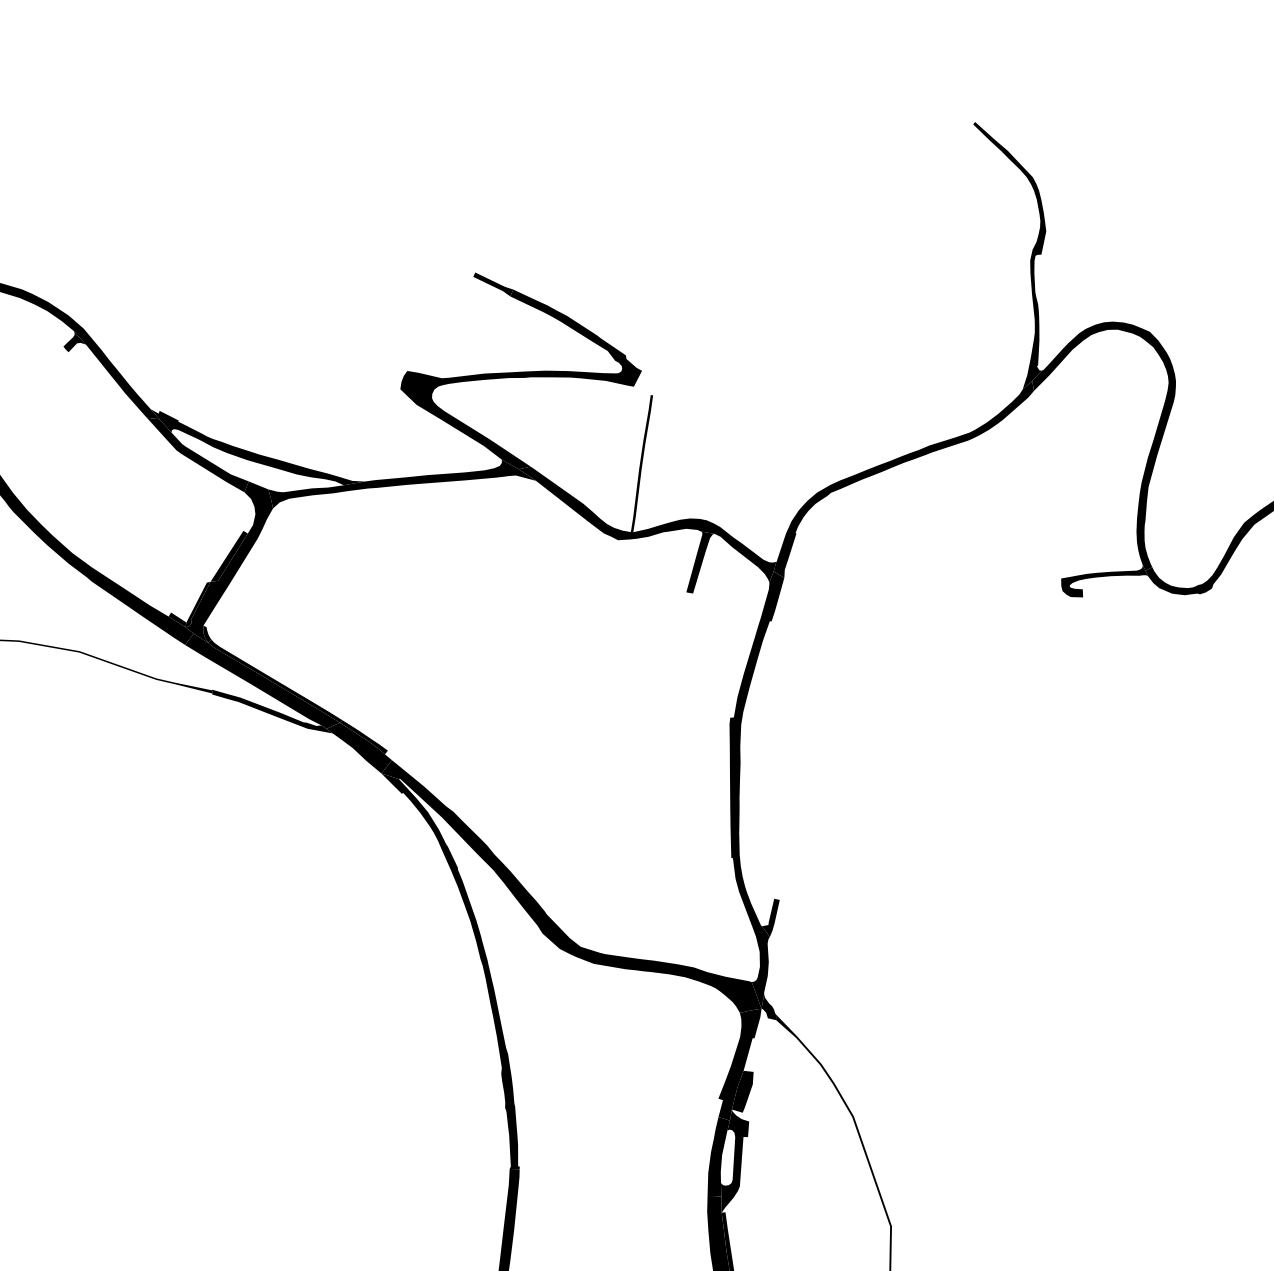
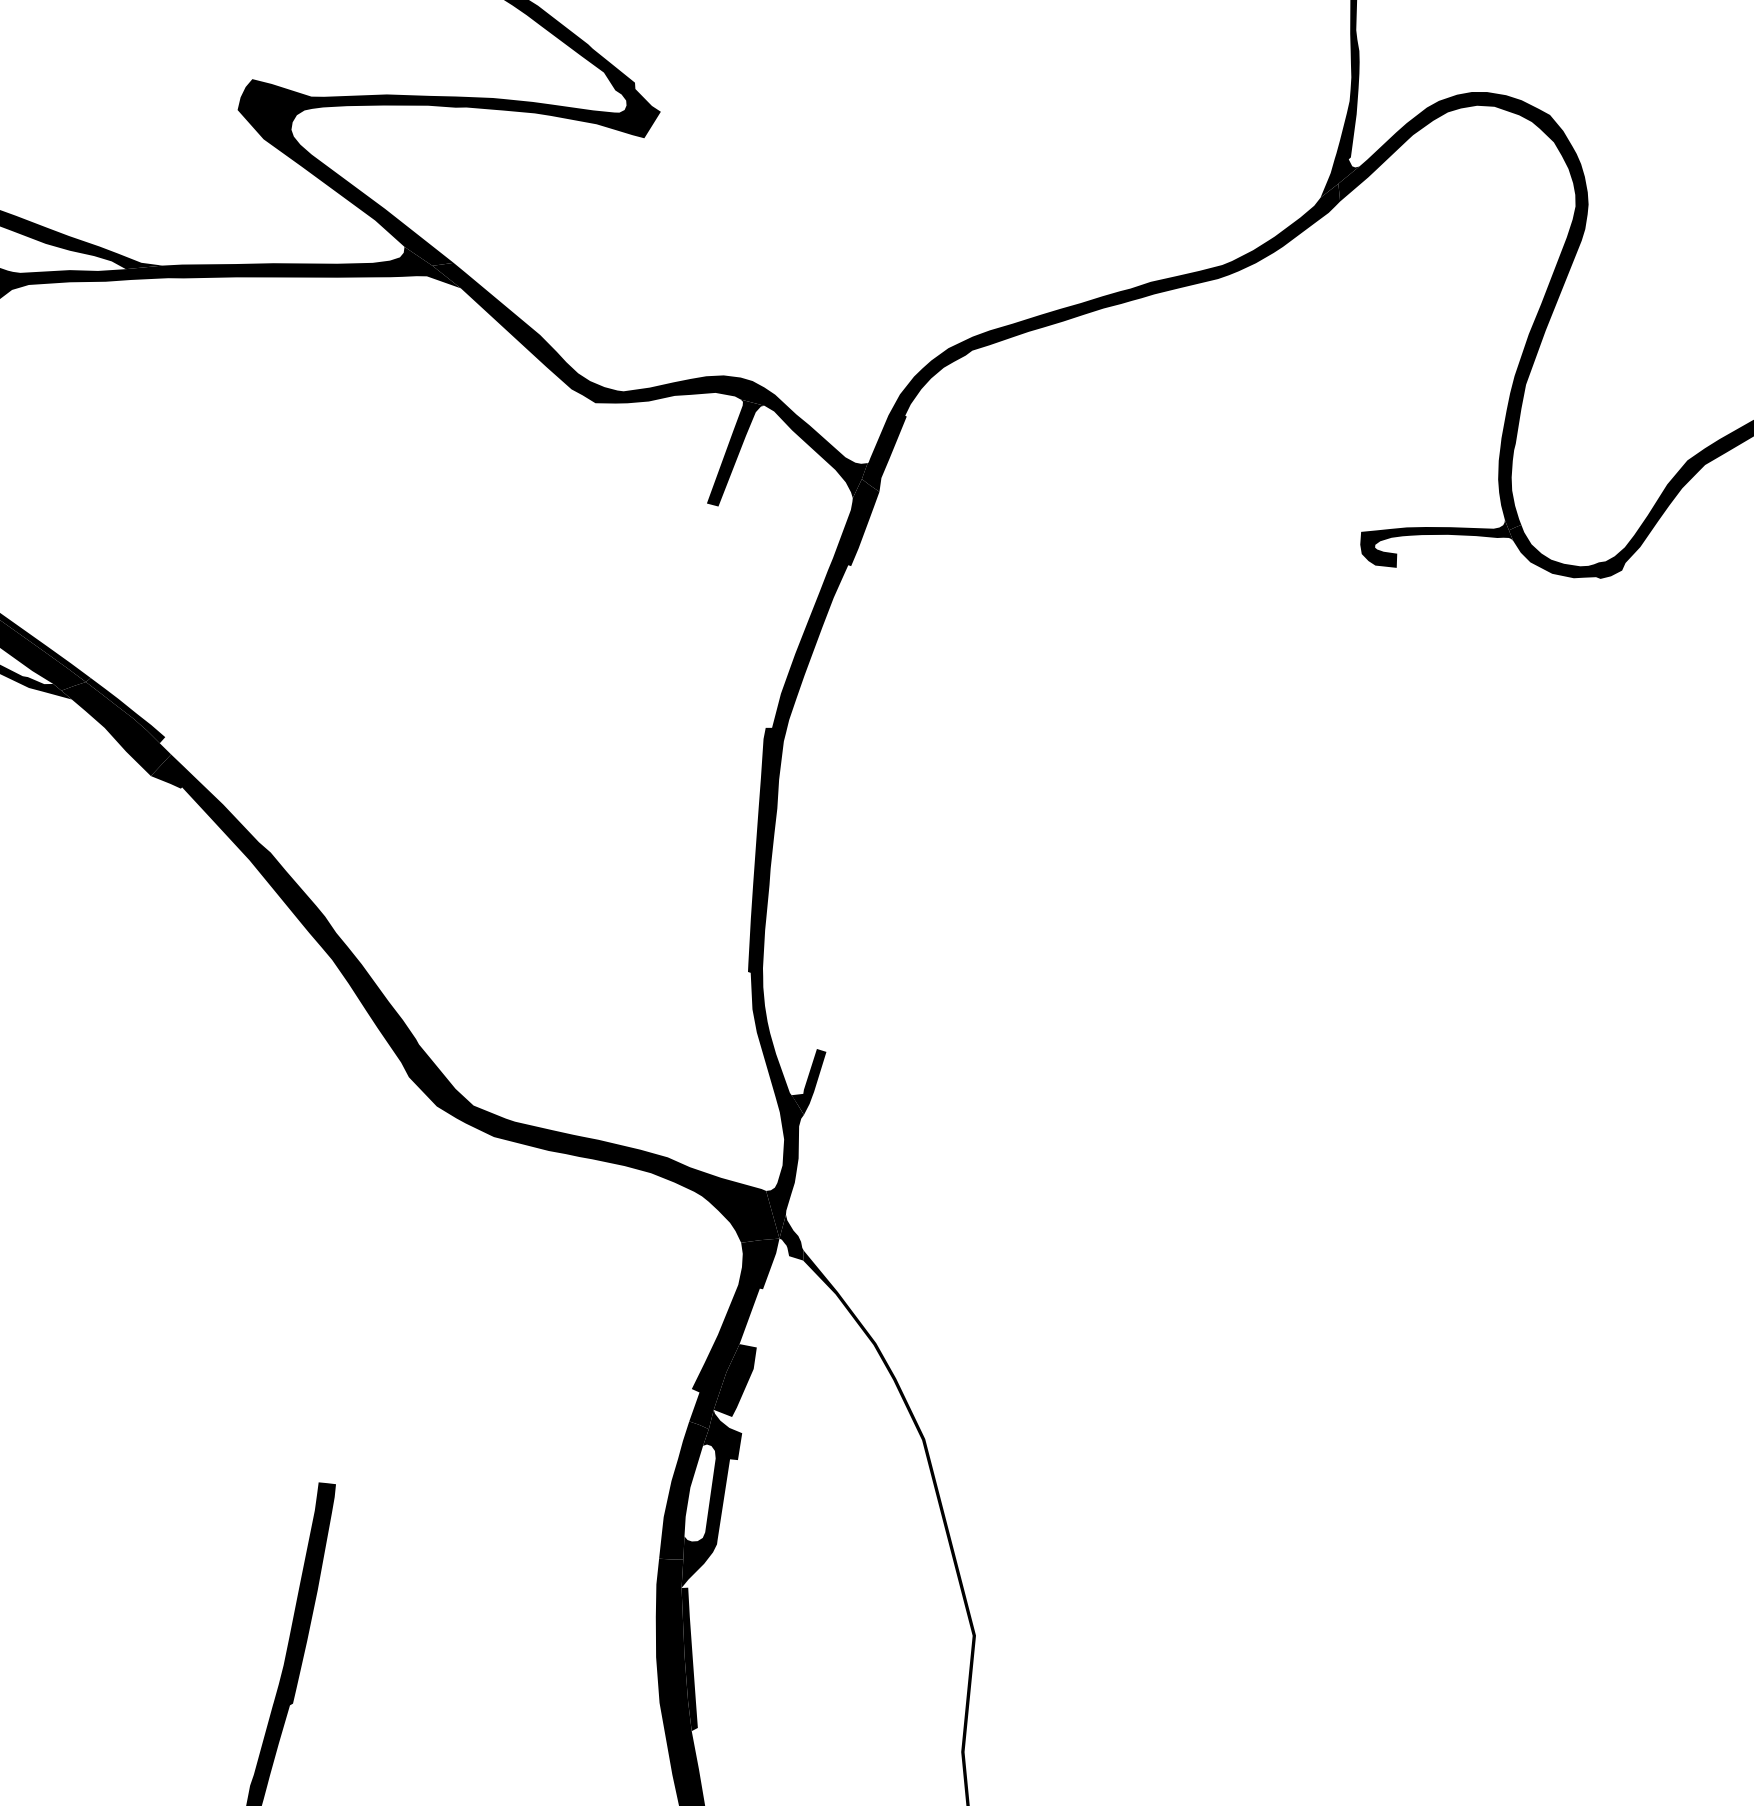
fill: (641, 463) -> (646, 272), removed
fill: (450, 967) -> (243, 1123), removed

